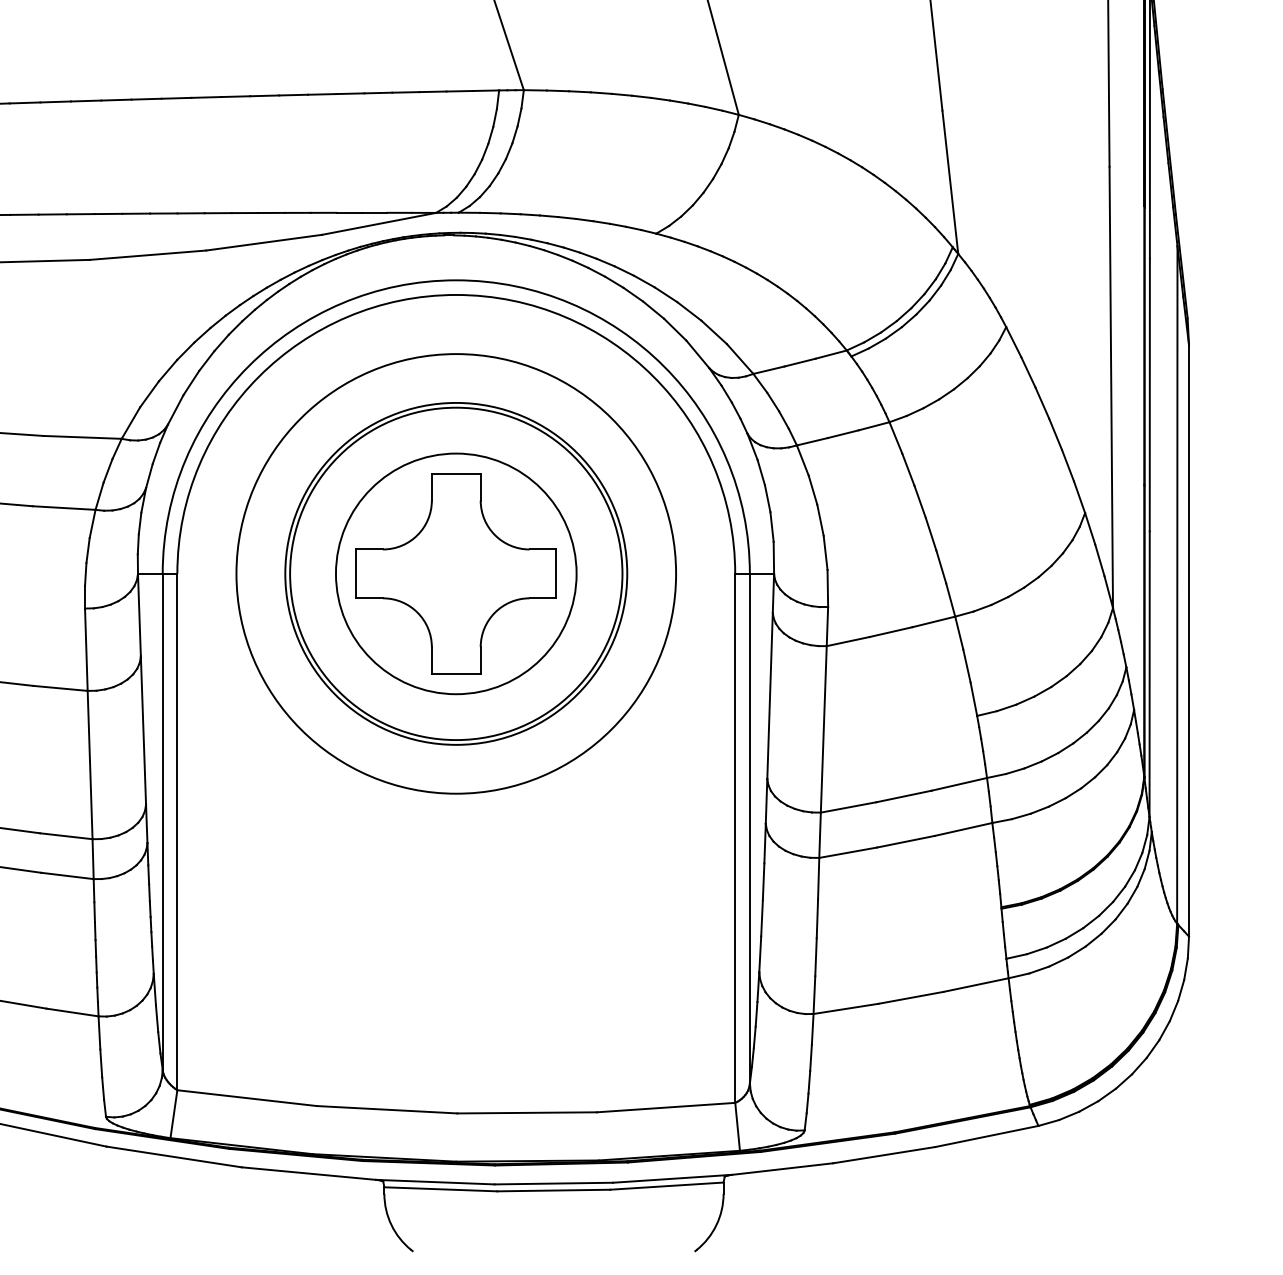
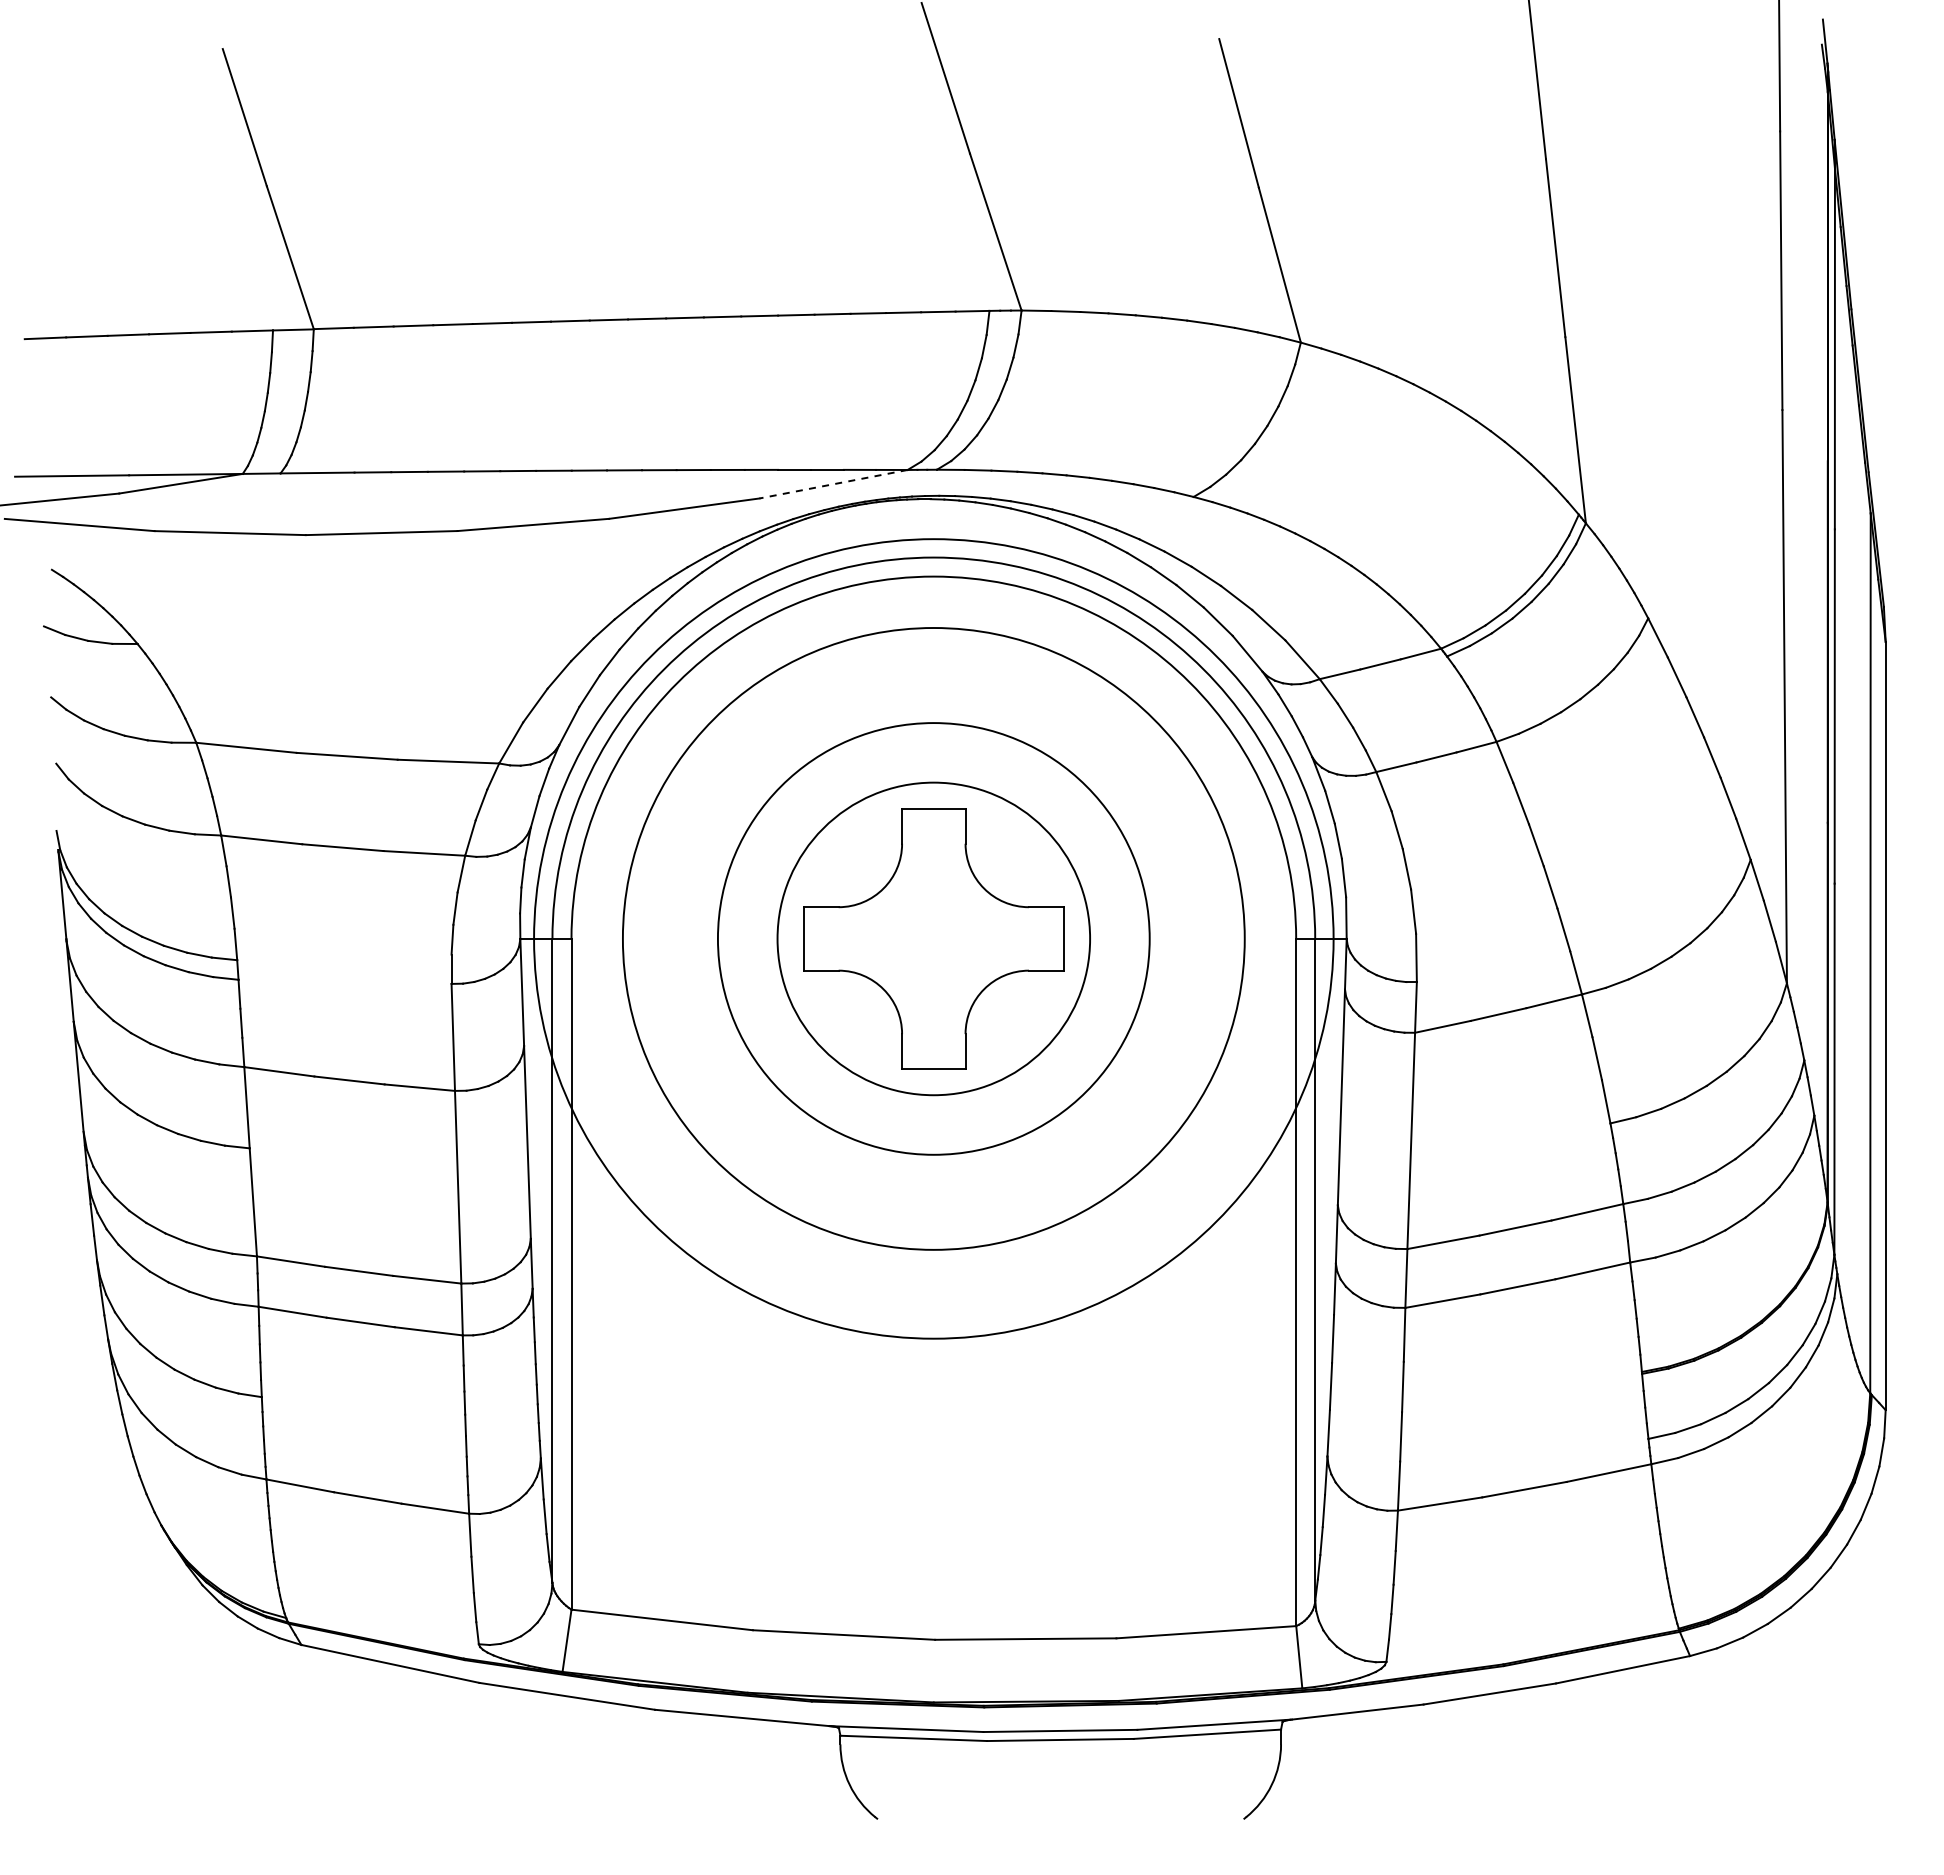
line: (379, 224) -> (833, 484), solid -> dashed
circle: (456, 573) -> (933, 938), size x1.4
circle: (456, 573) -> (933, 938), size x1.4

